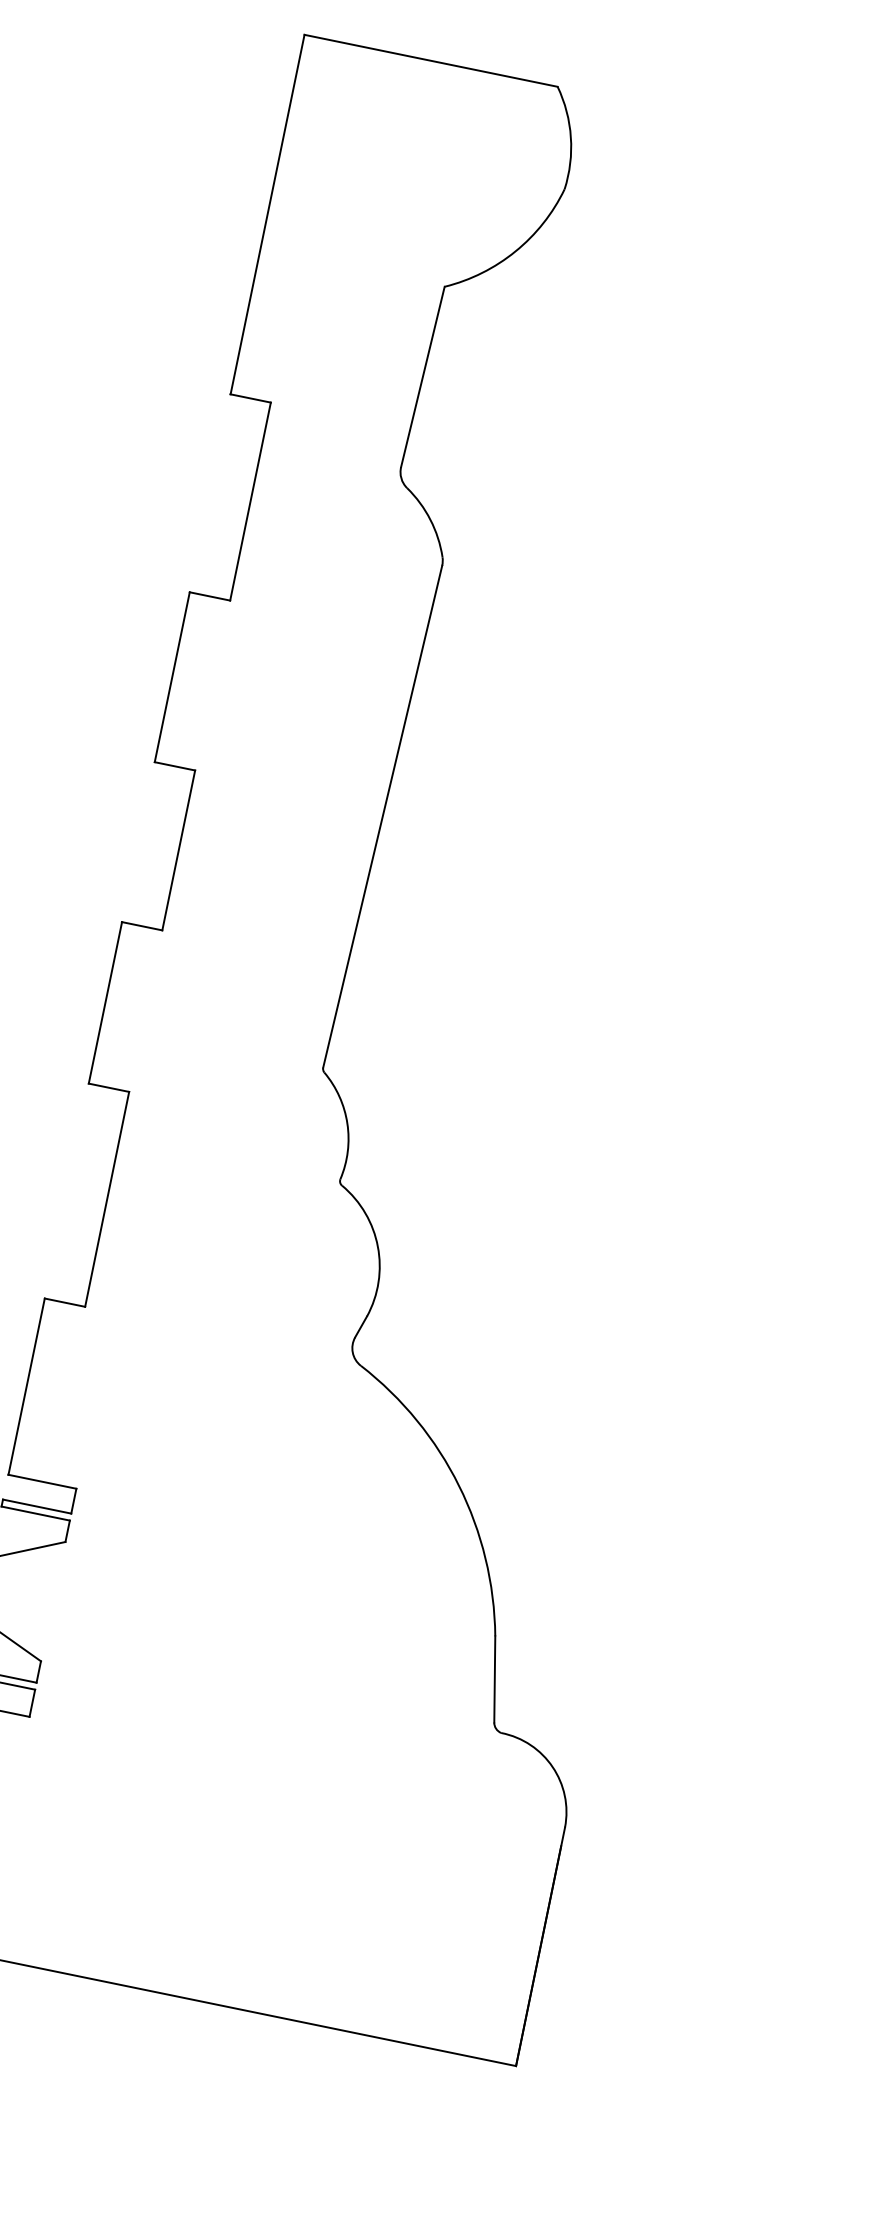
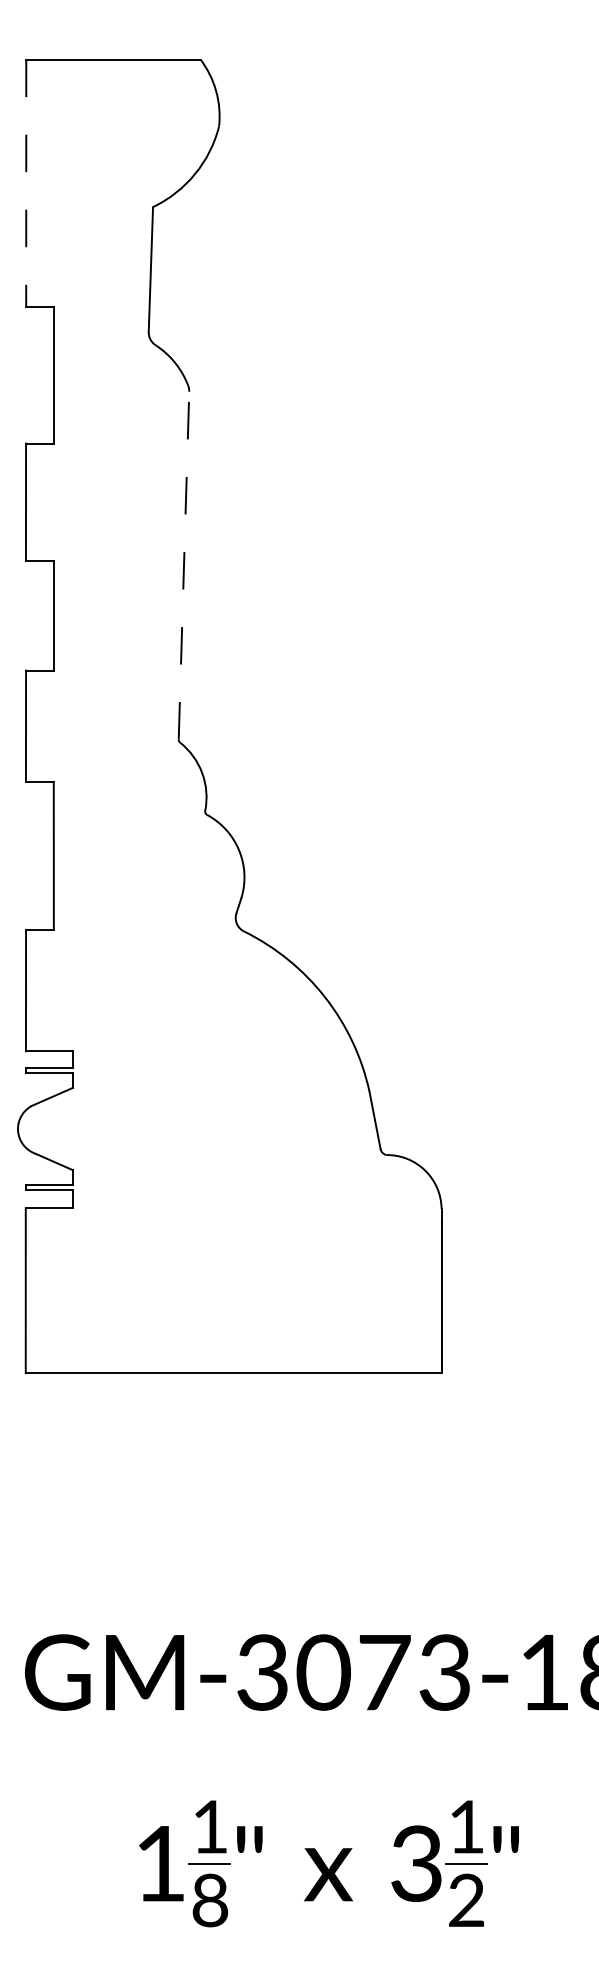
line: (267, 214) -> (26, 183), solid -> dashed
line: (383, 816) -> (184, 565), solid -> dashed

